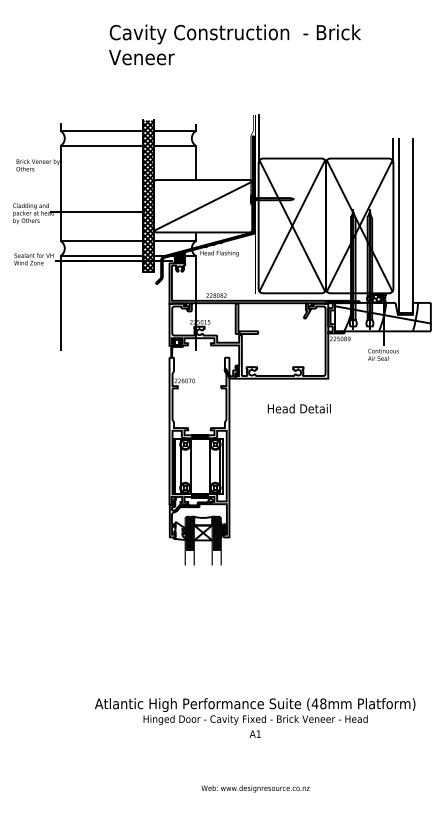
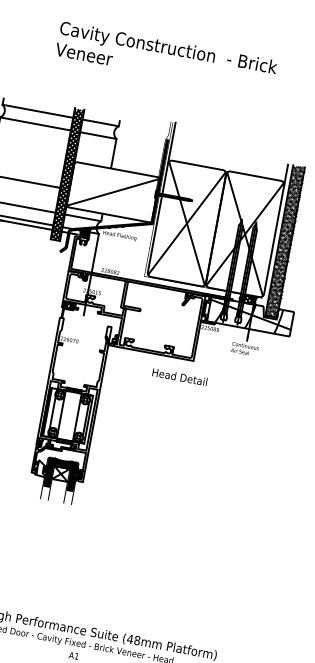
hatch: (405, 225) -> (284, 241), added
text: (298, 408) -> (179, 376), moved
hatch: (202, 520) -> (62, 463), added

